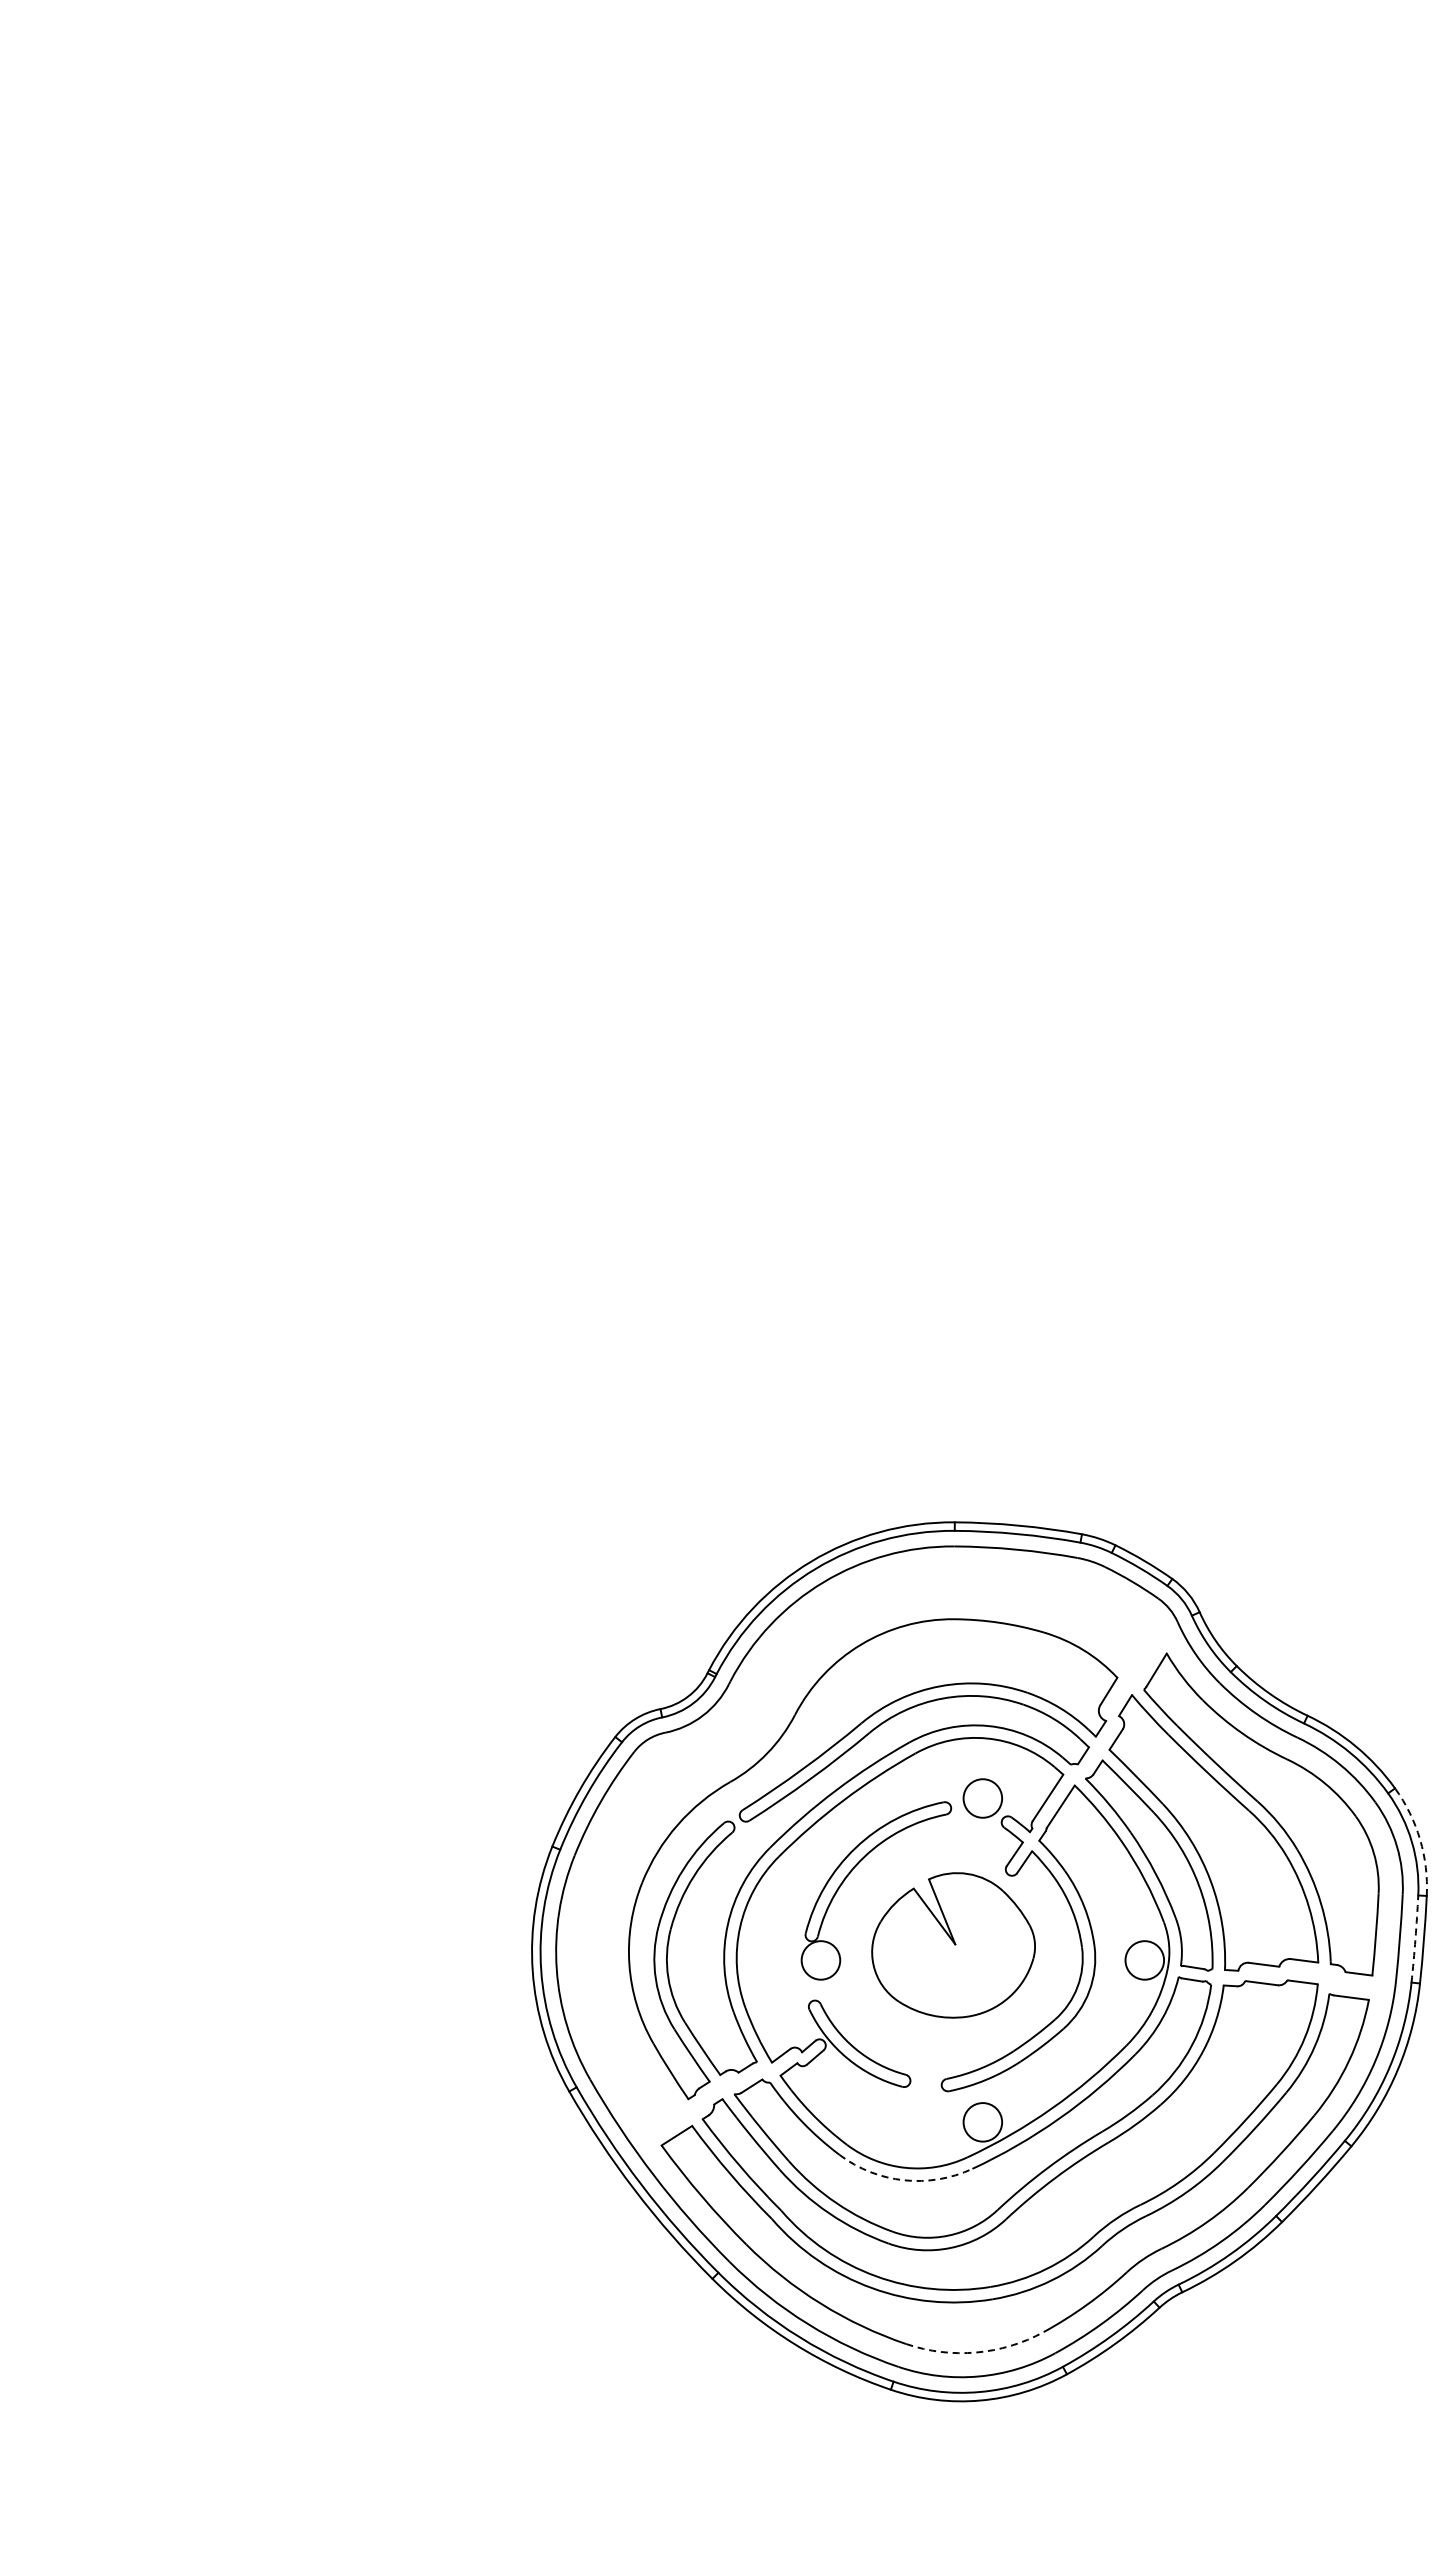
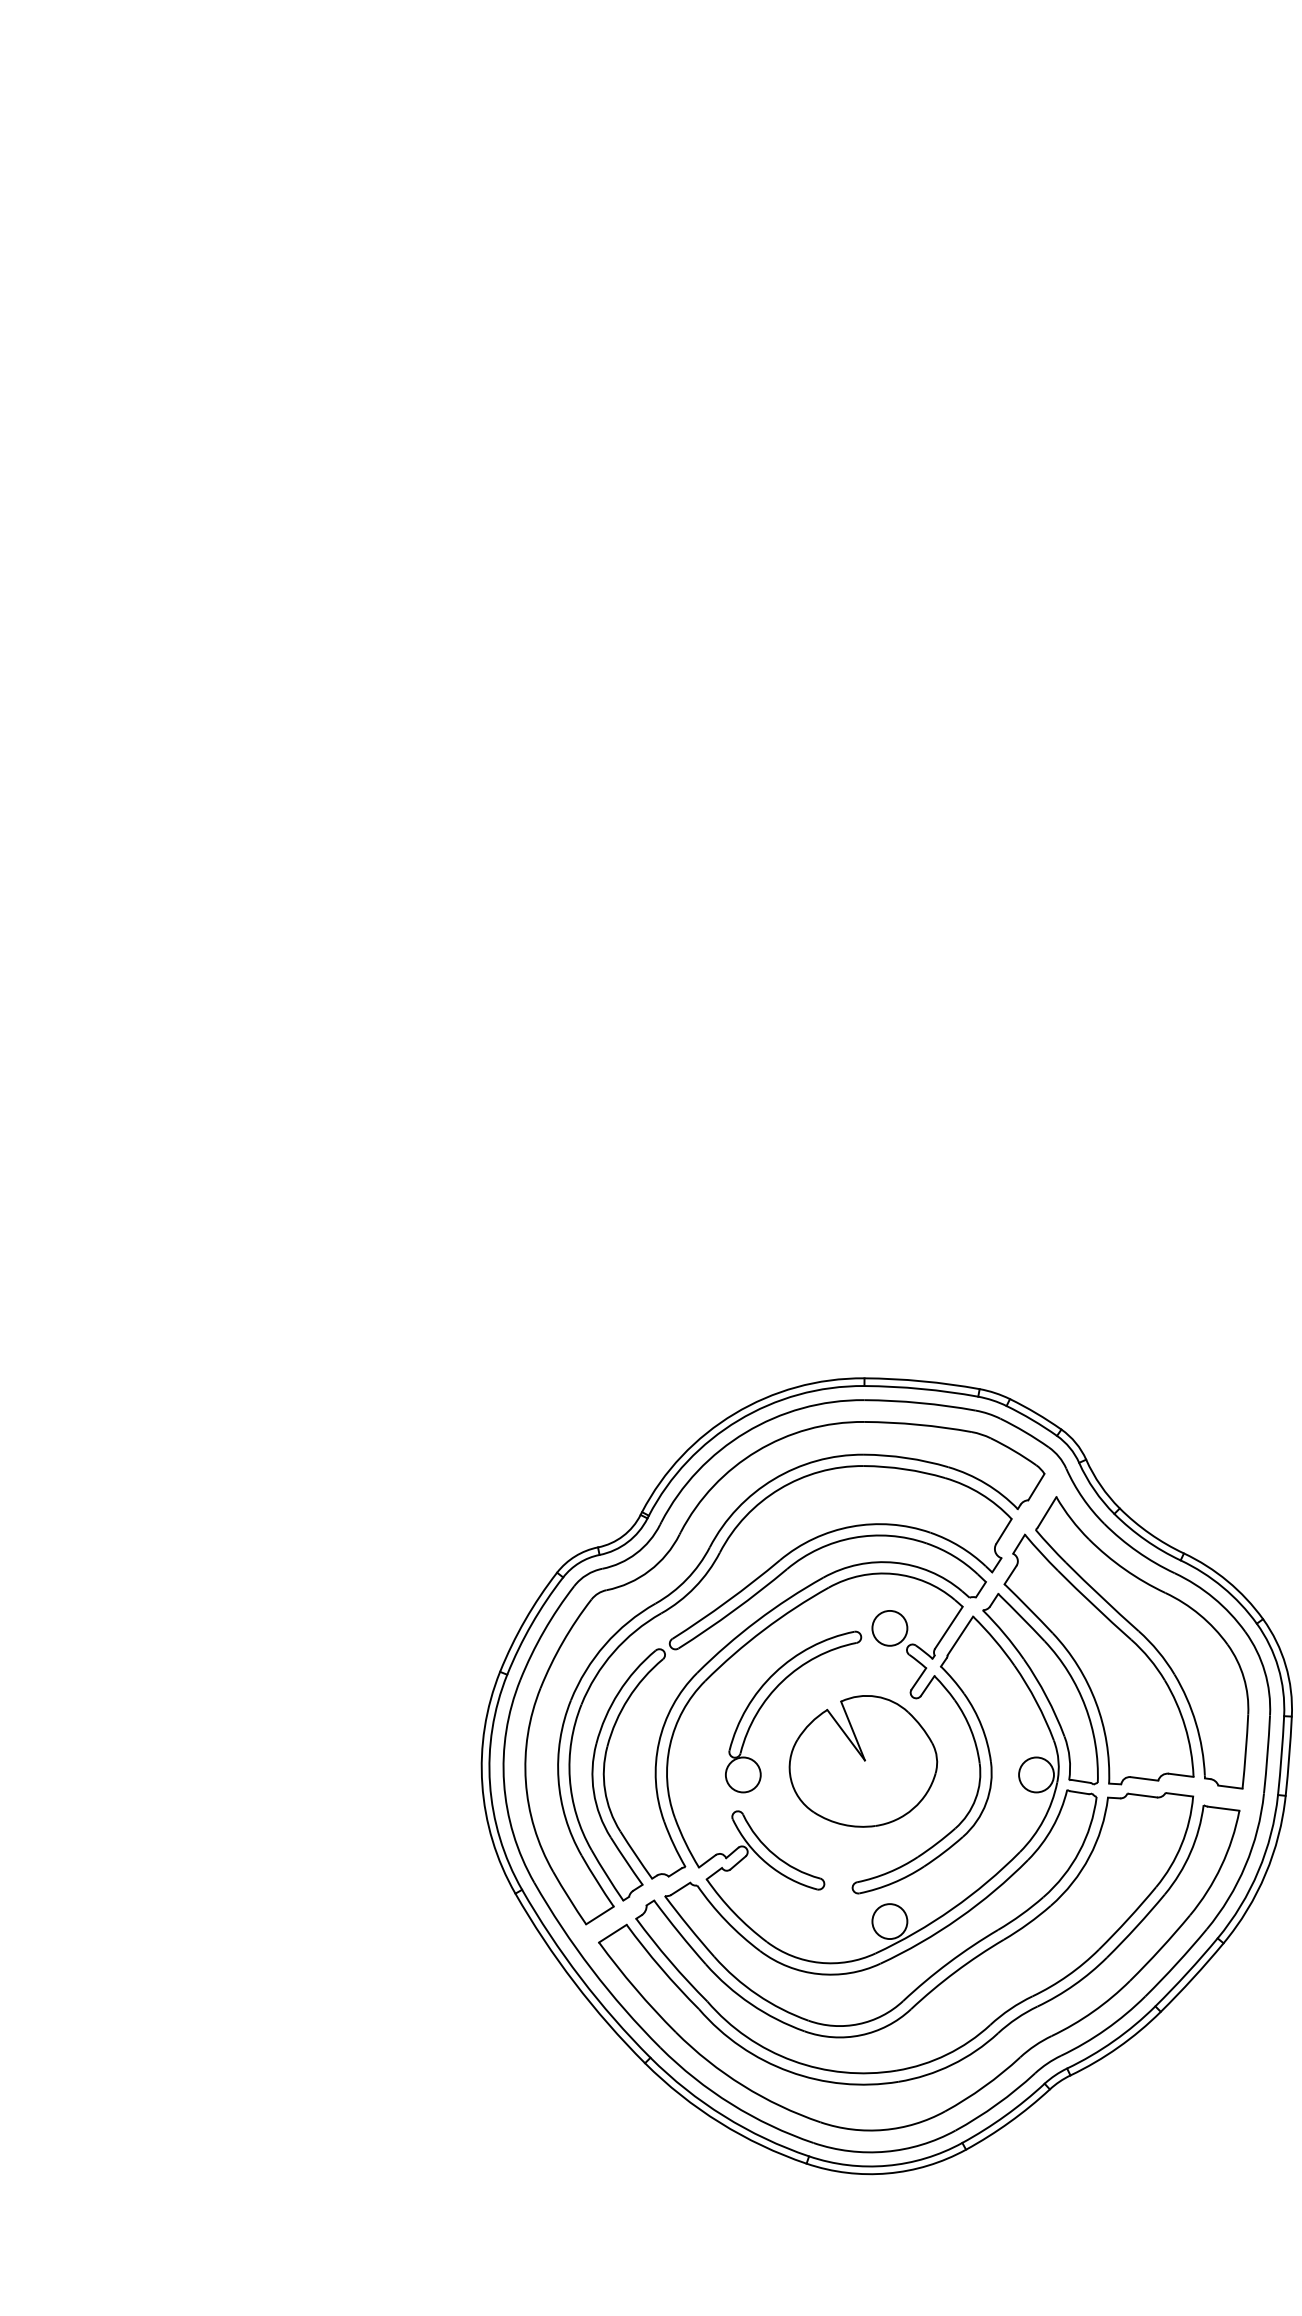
part: (761, 1742) -> (689, 1577), added
arc: (1420, 1839) -> (1286, 1665), dashed -> solid
arc: (1415, 1939) -> (1281, 1756), dashed -> solid
arc: (904, 2180) -> (818, 1974), dashed -> solid
arc: (976, 2352) -> (884, 2129), dashed -> solid

